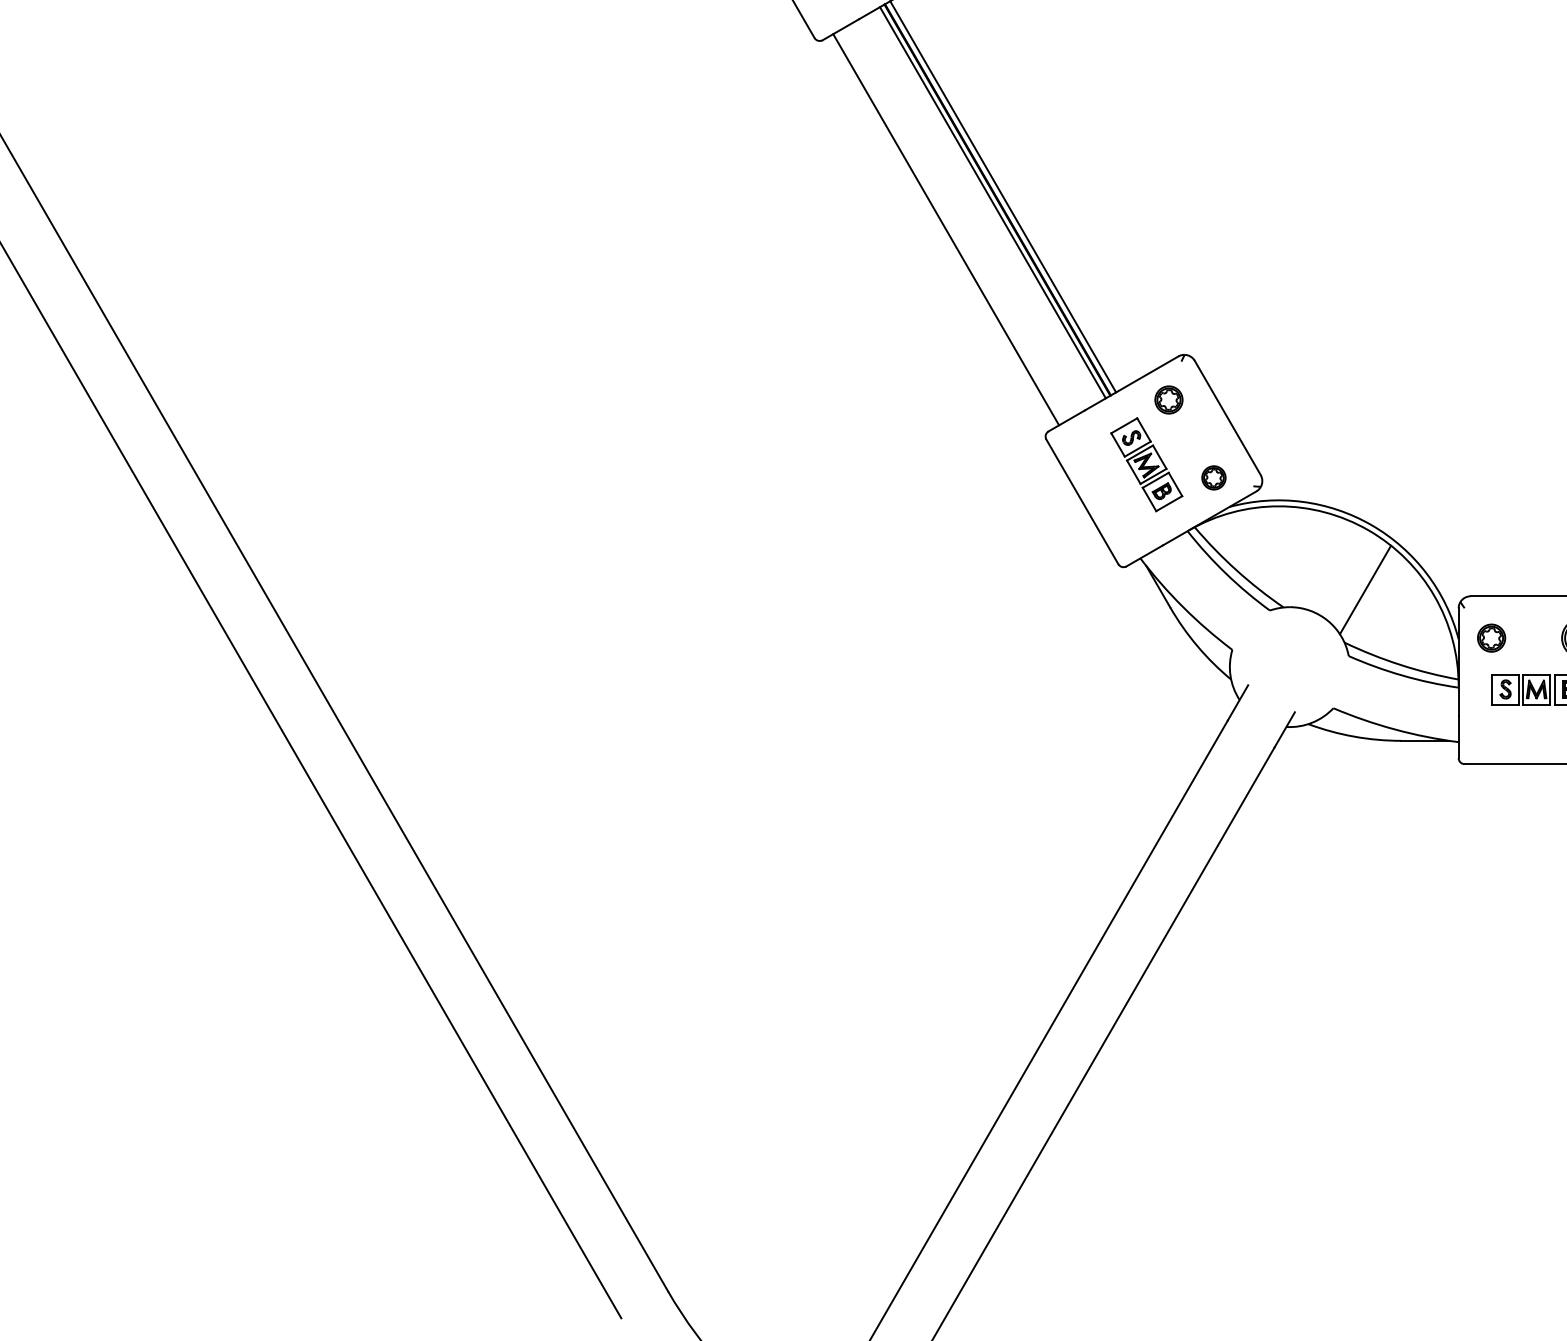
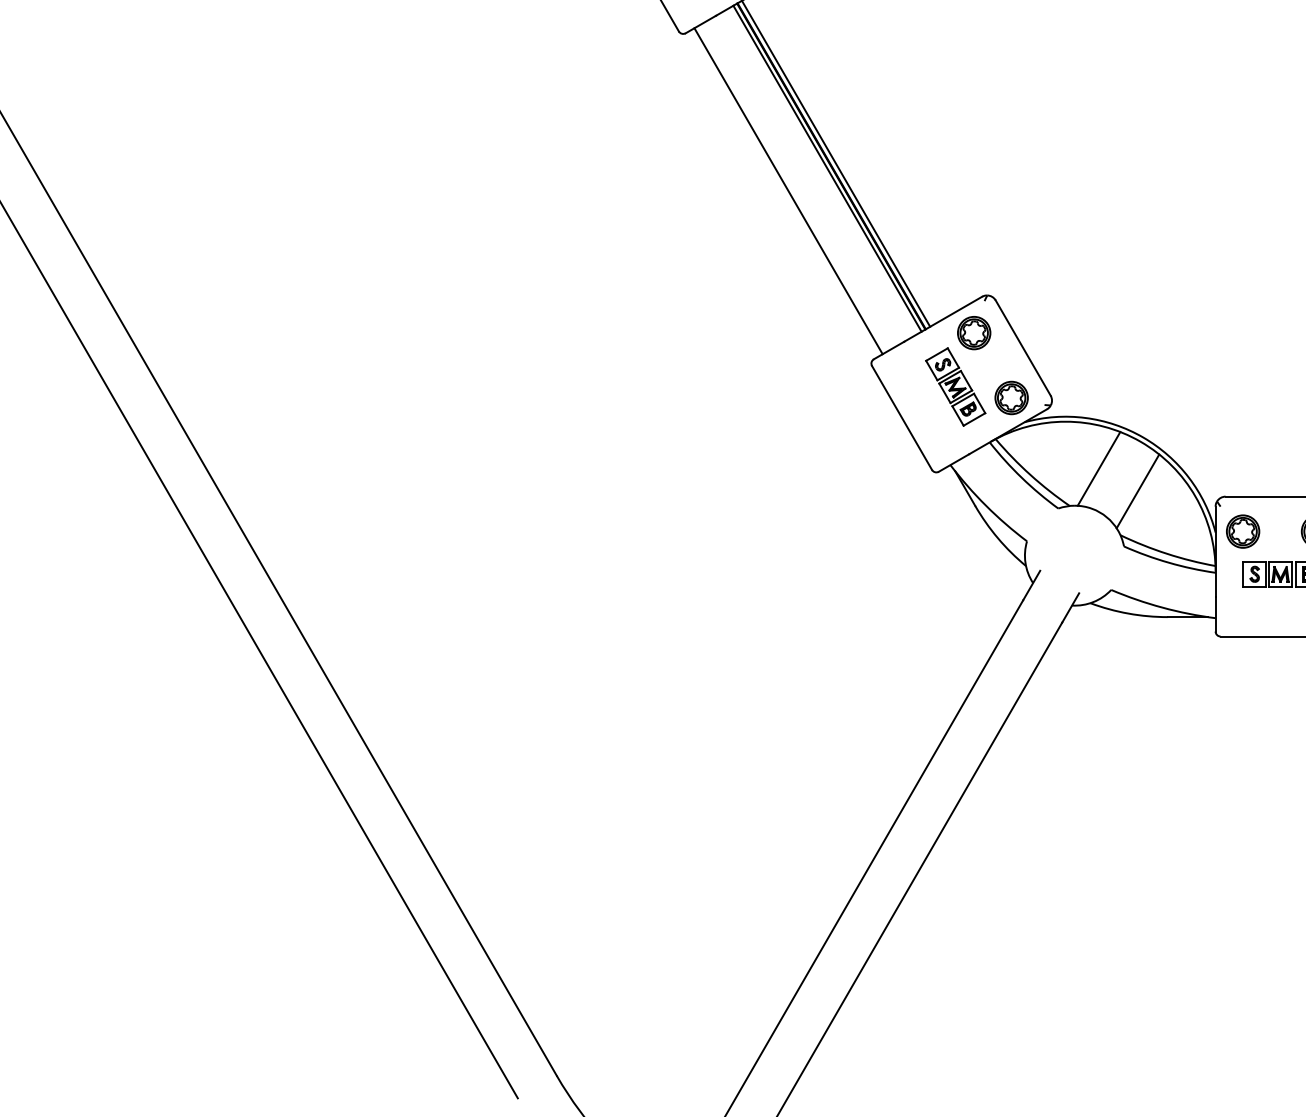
part: (1168, 399) -> (973, 332), size x1.43
part: (1213, 477) -> (1011, 397), size x1.67
line: (1318, 562) -> (1098, 468), added
part: (1491, 637) -> (1242, 531), size x1.43

